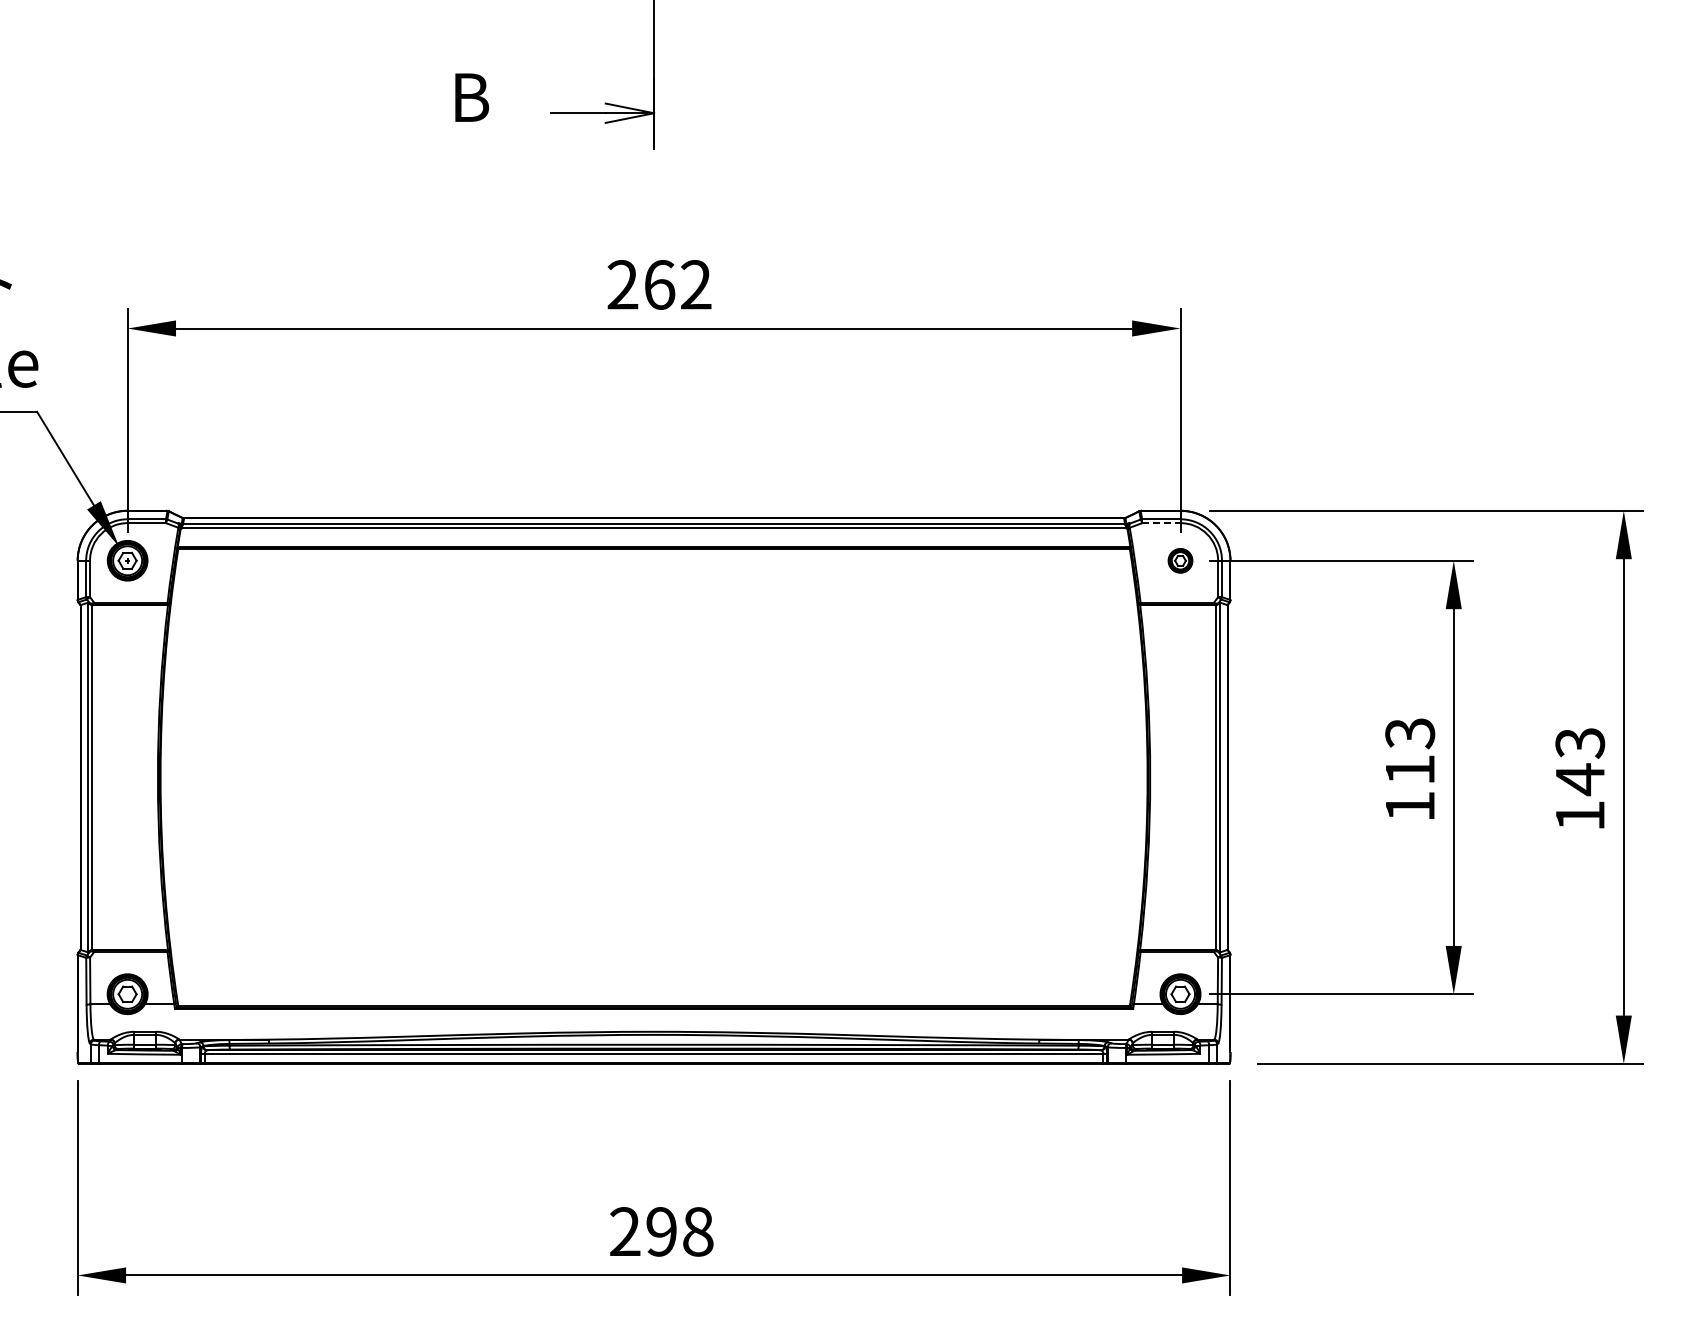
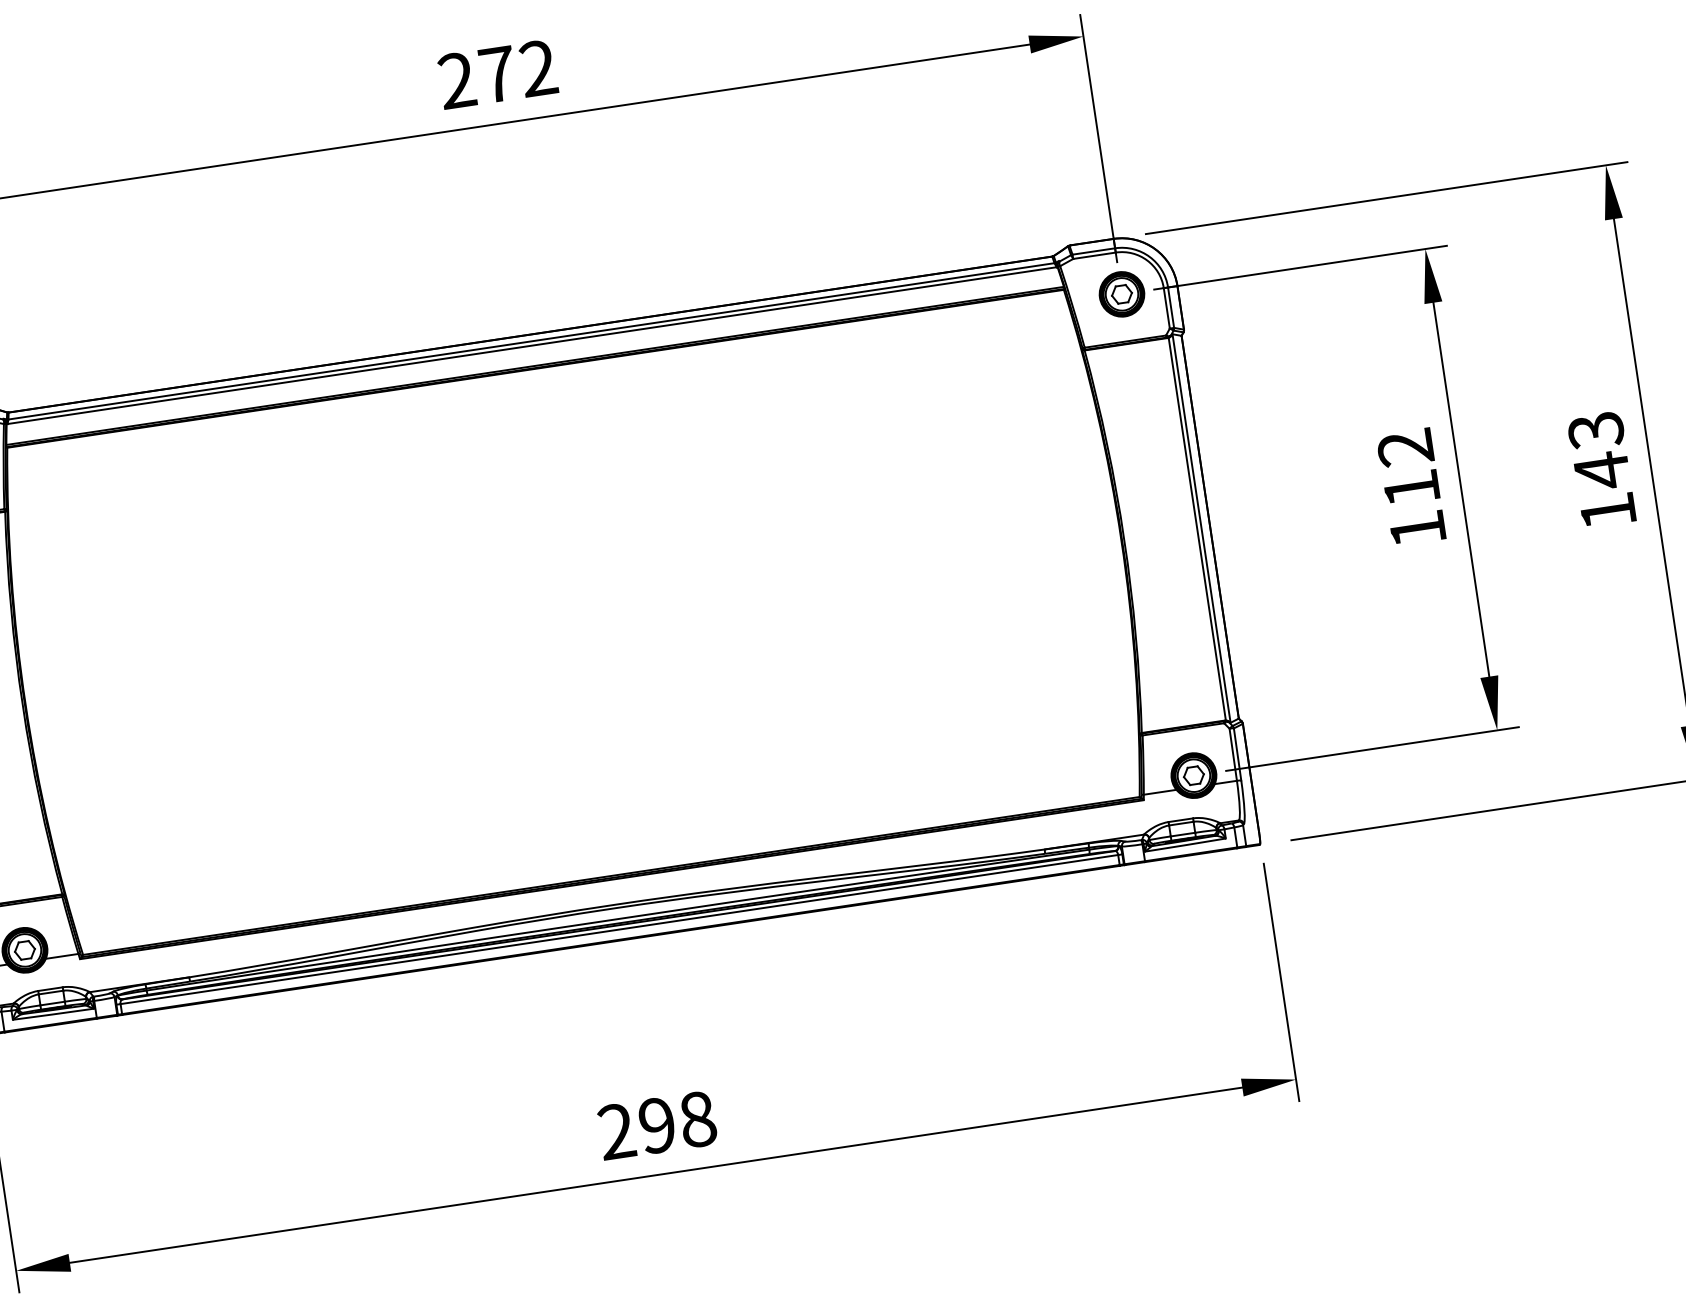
text: (659, 284) -> (497, 74), 262 -> 272
line: (1161, 523) -> (1094, 256), dashed -> solid
part: (1180, 560) -> (1121, 294), size x1.67
text: (1410, 733) -> (1406, 447), 113 -> 112

